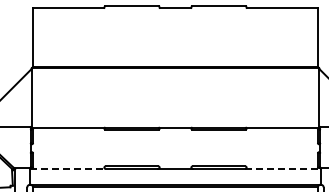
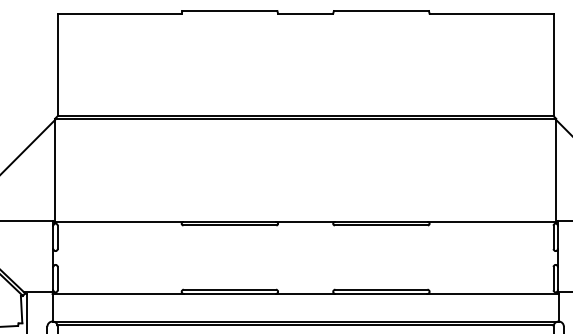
line: (67, 168) -> (117, 293), dashed -> solid
line: (283, 168) -> (493, 293), dashed -> solid

